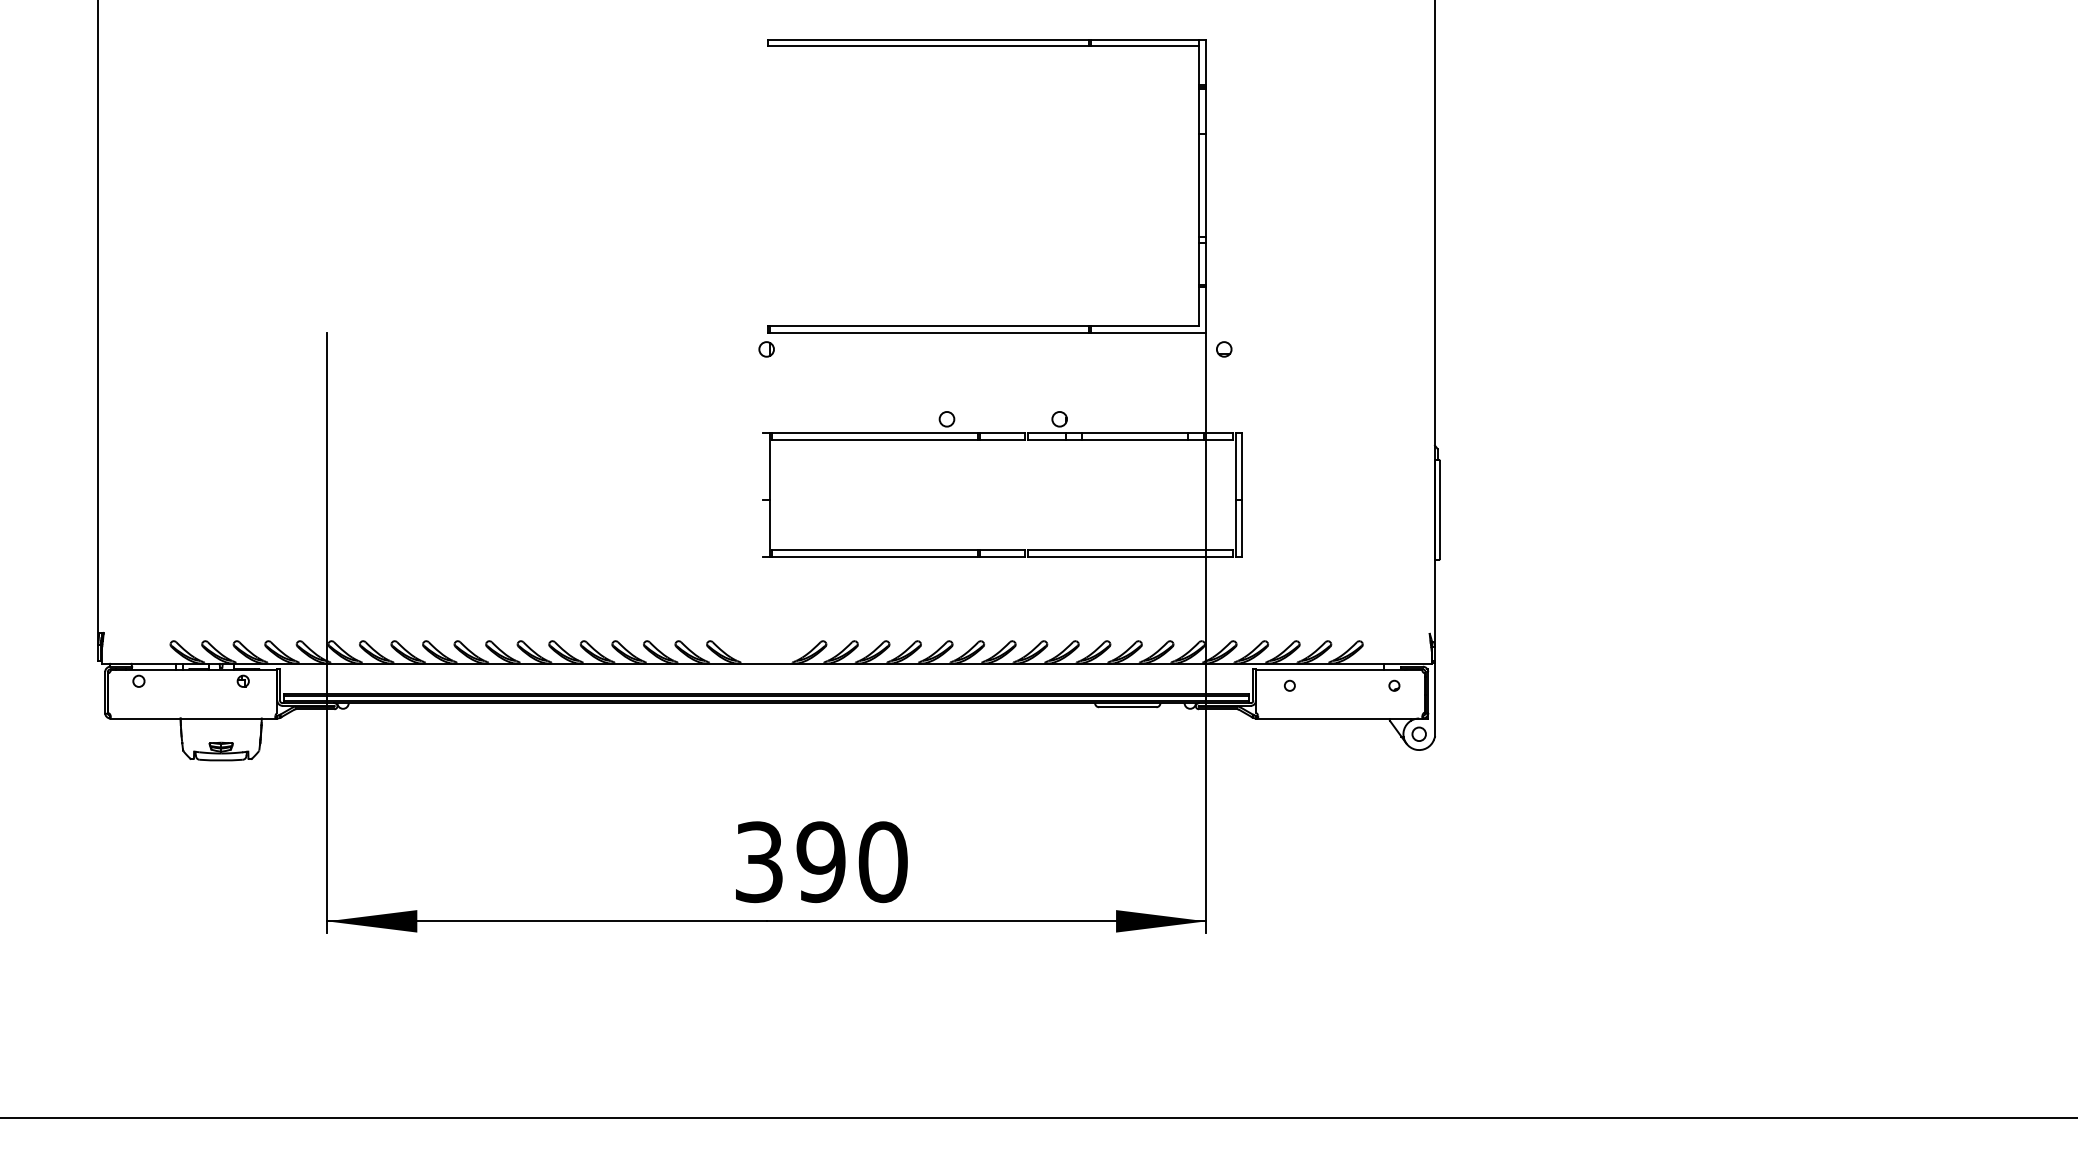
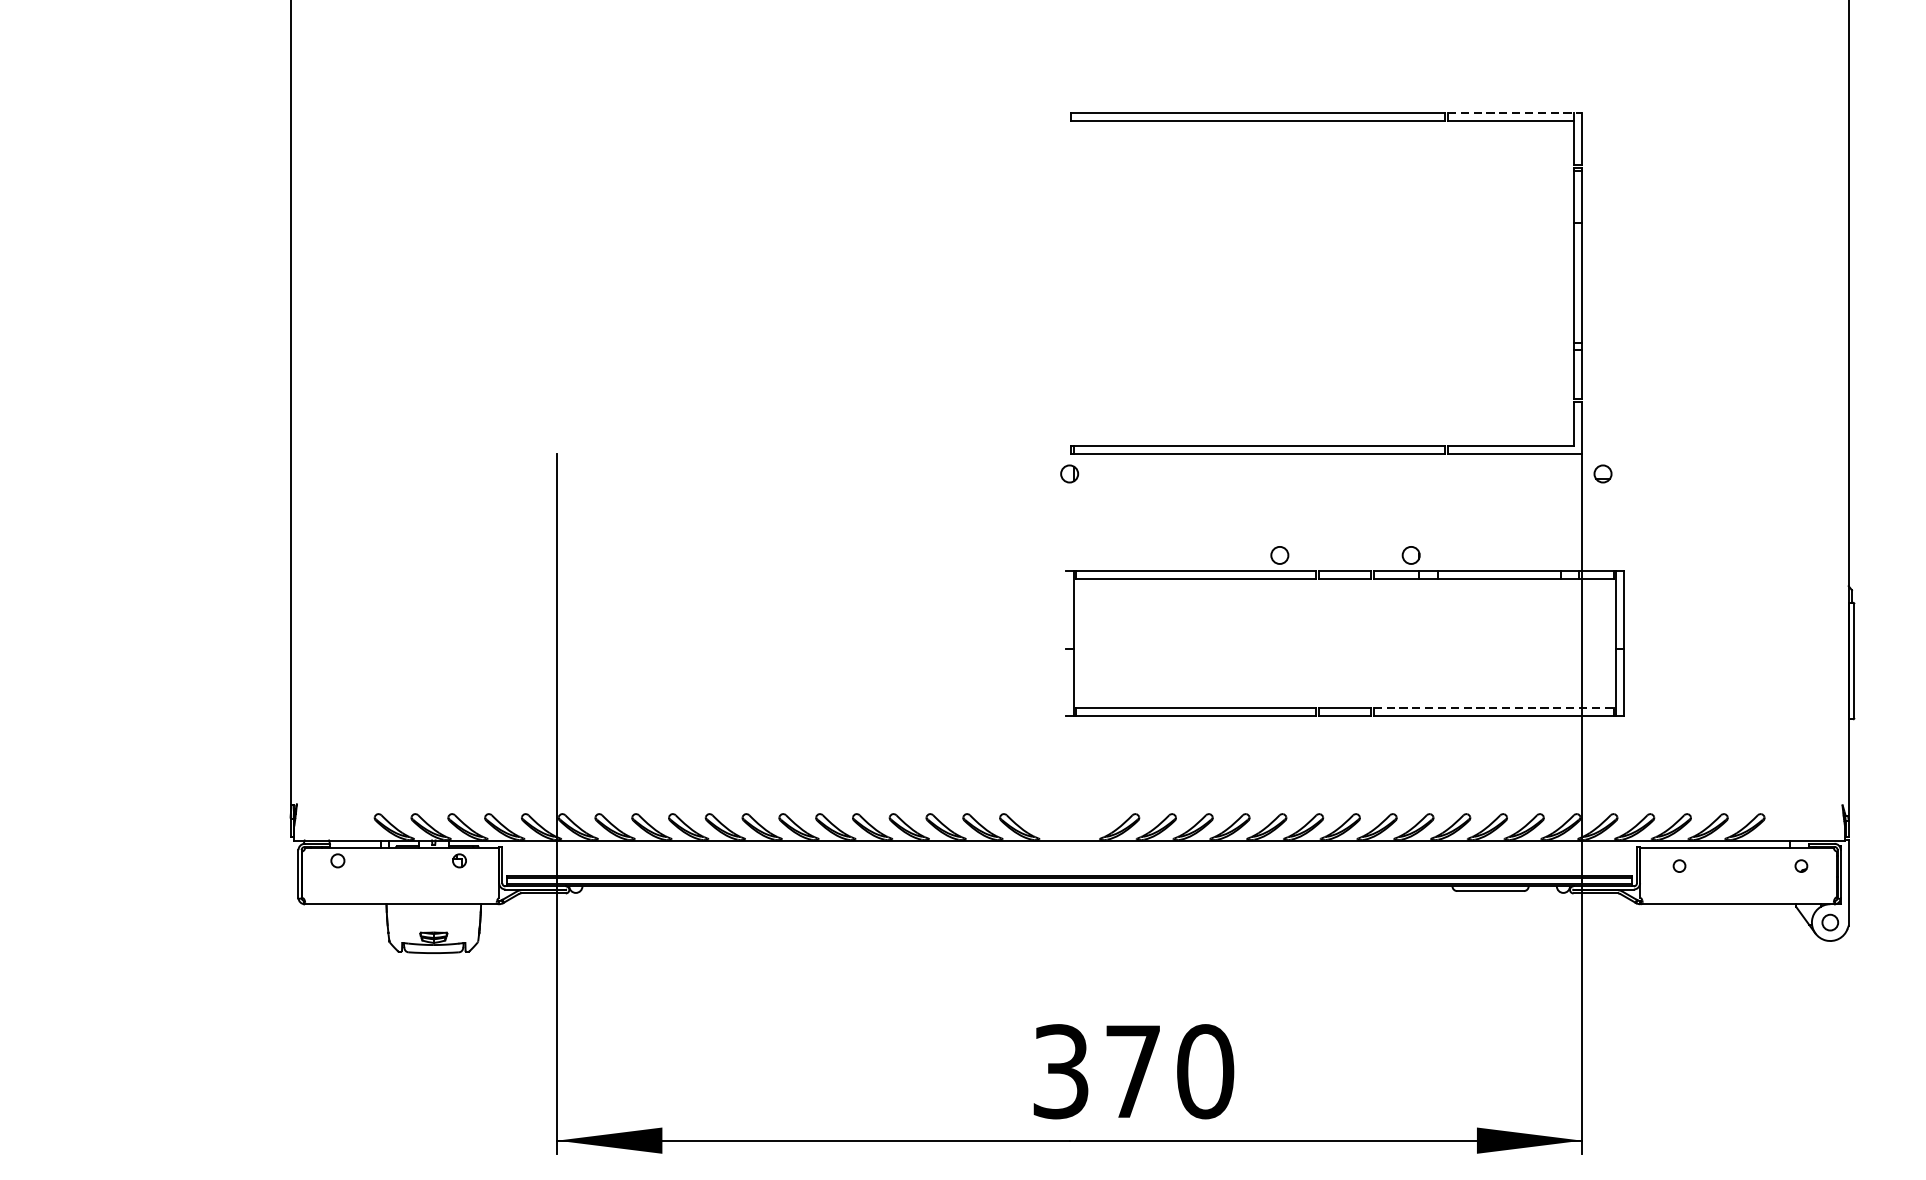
line: (1149, 39) -> (1515, 112), solid -> dashed
line: (1130, 550) -> (1493, 708), solid -> dashed
text: (820, 862) -> (1132, 1072), 390 -> 370

